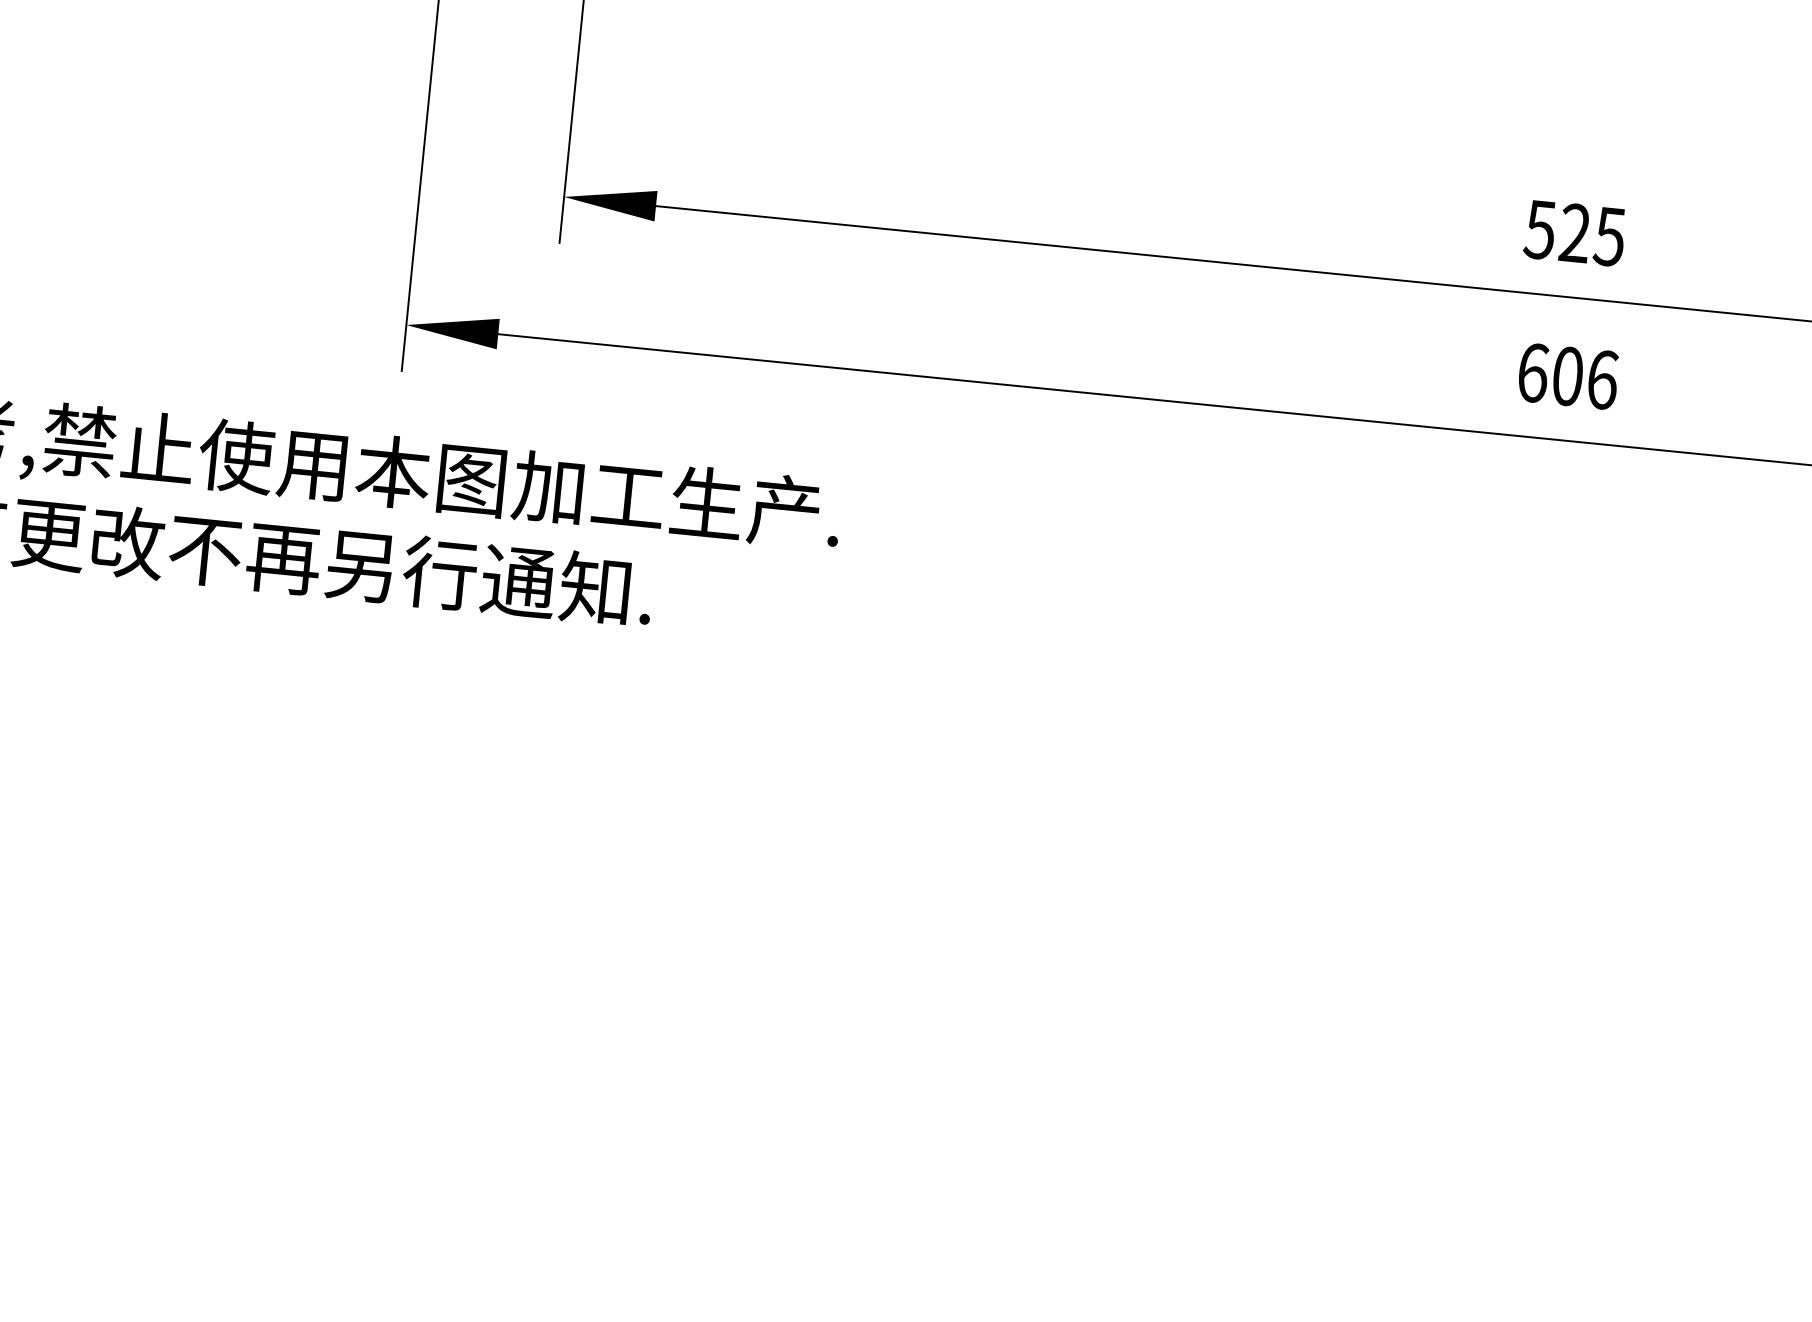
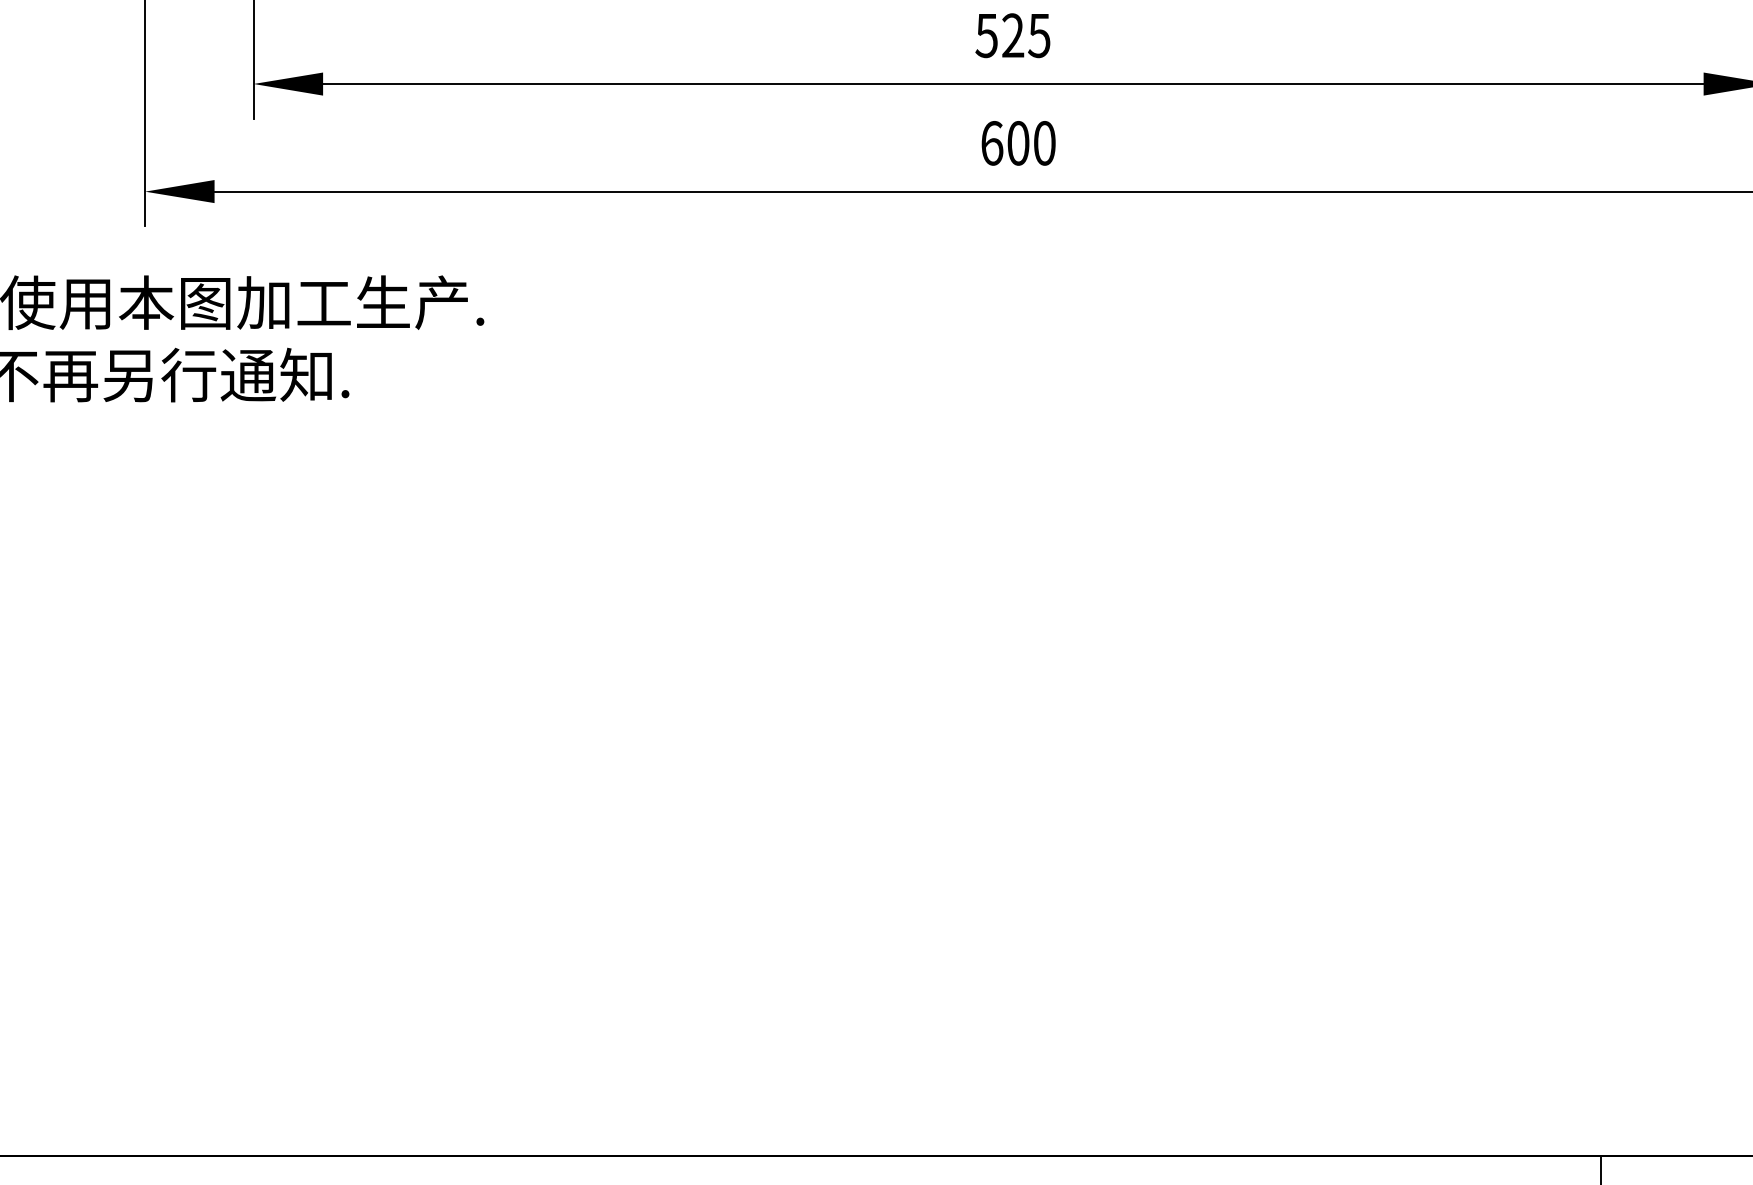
text: (1602, 380) -> (1044, 143), 606 -> 600

